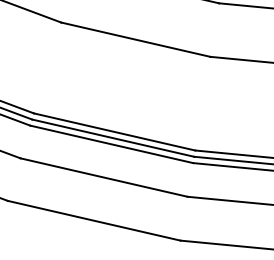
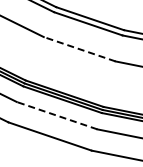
line: (135, 40) -> (79, 49), solid -> dashed
line: (104, 177) -> (57, 115), solid -> dashed

